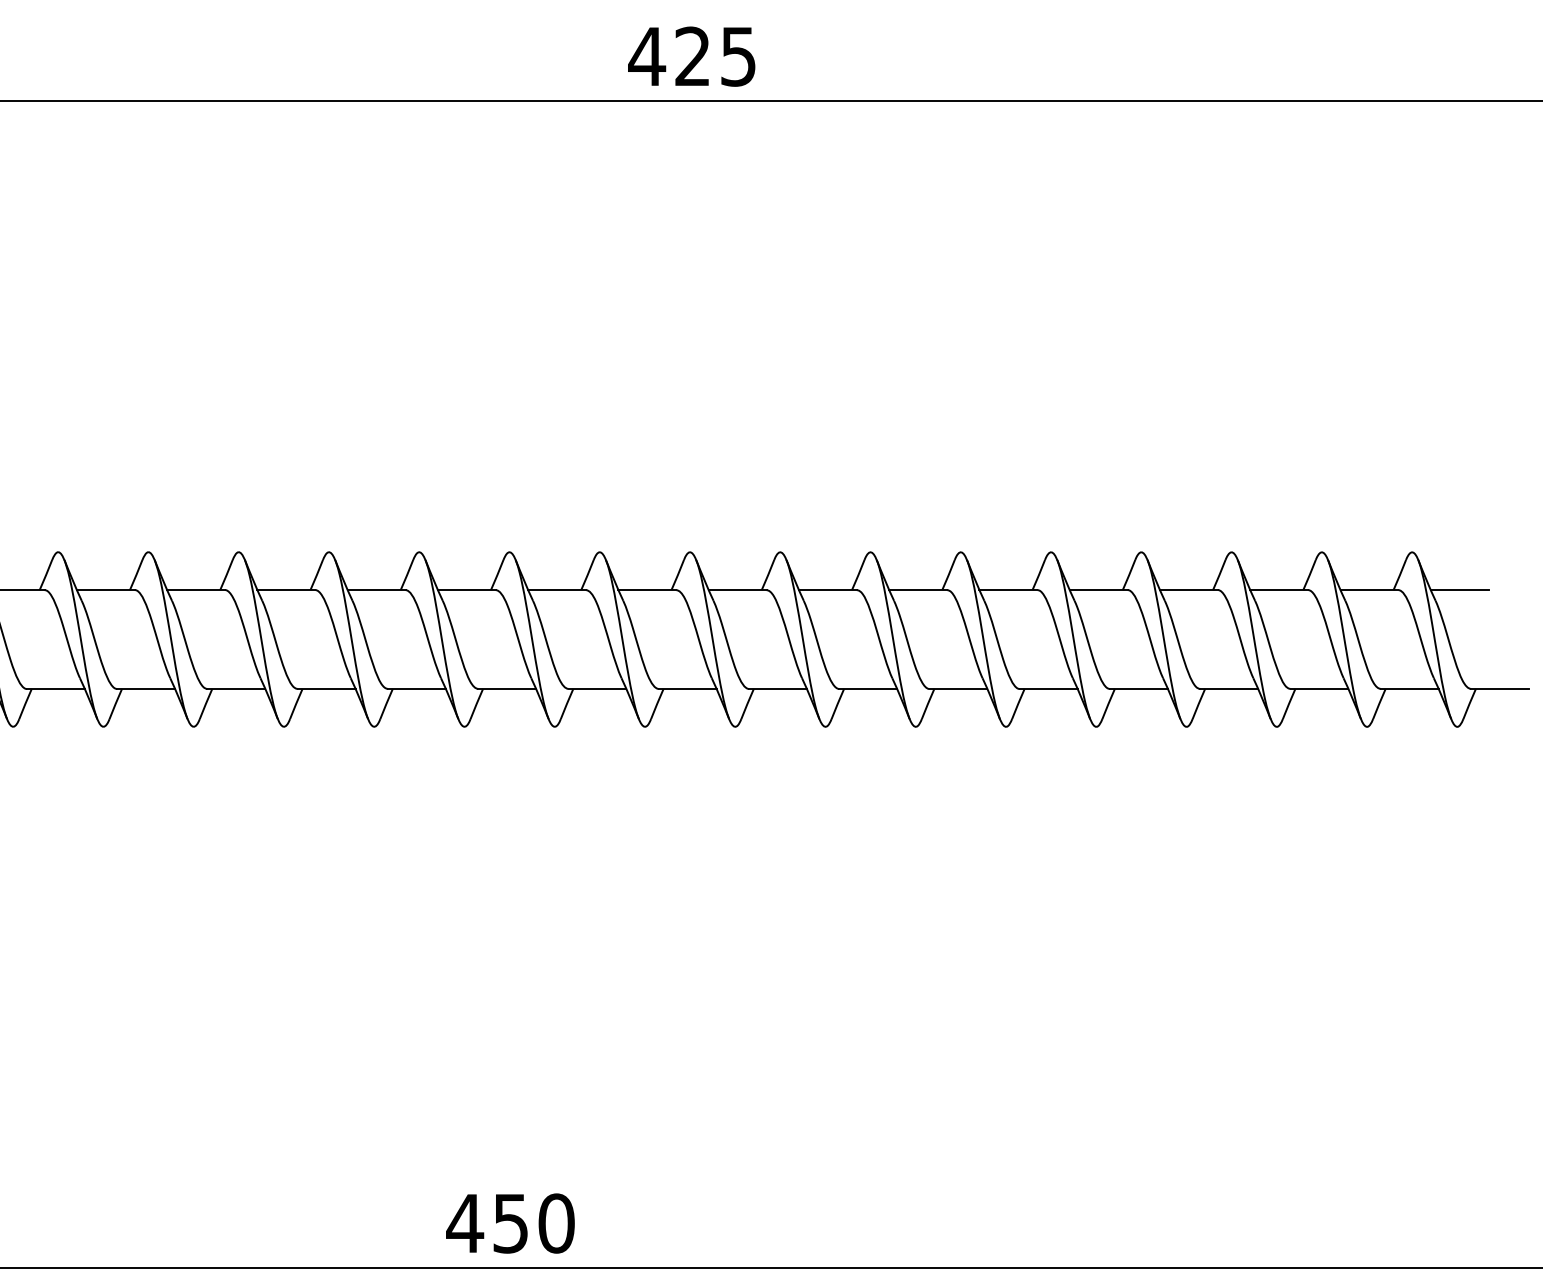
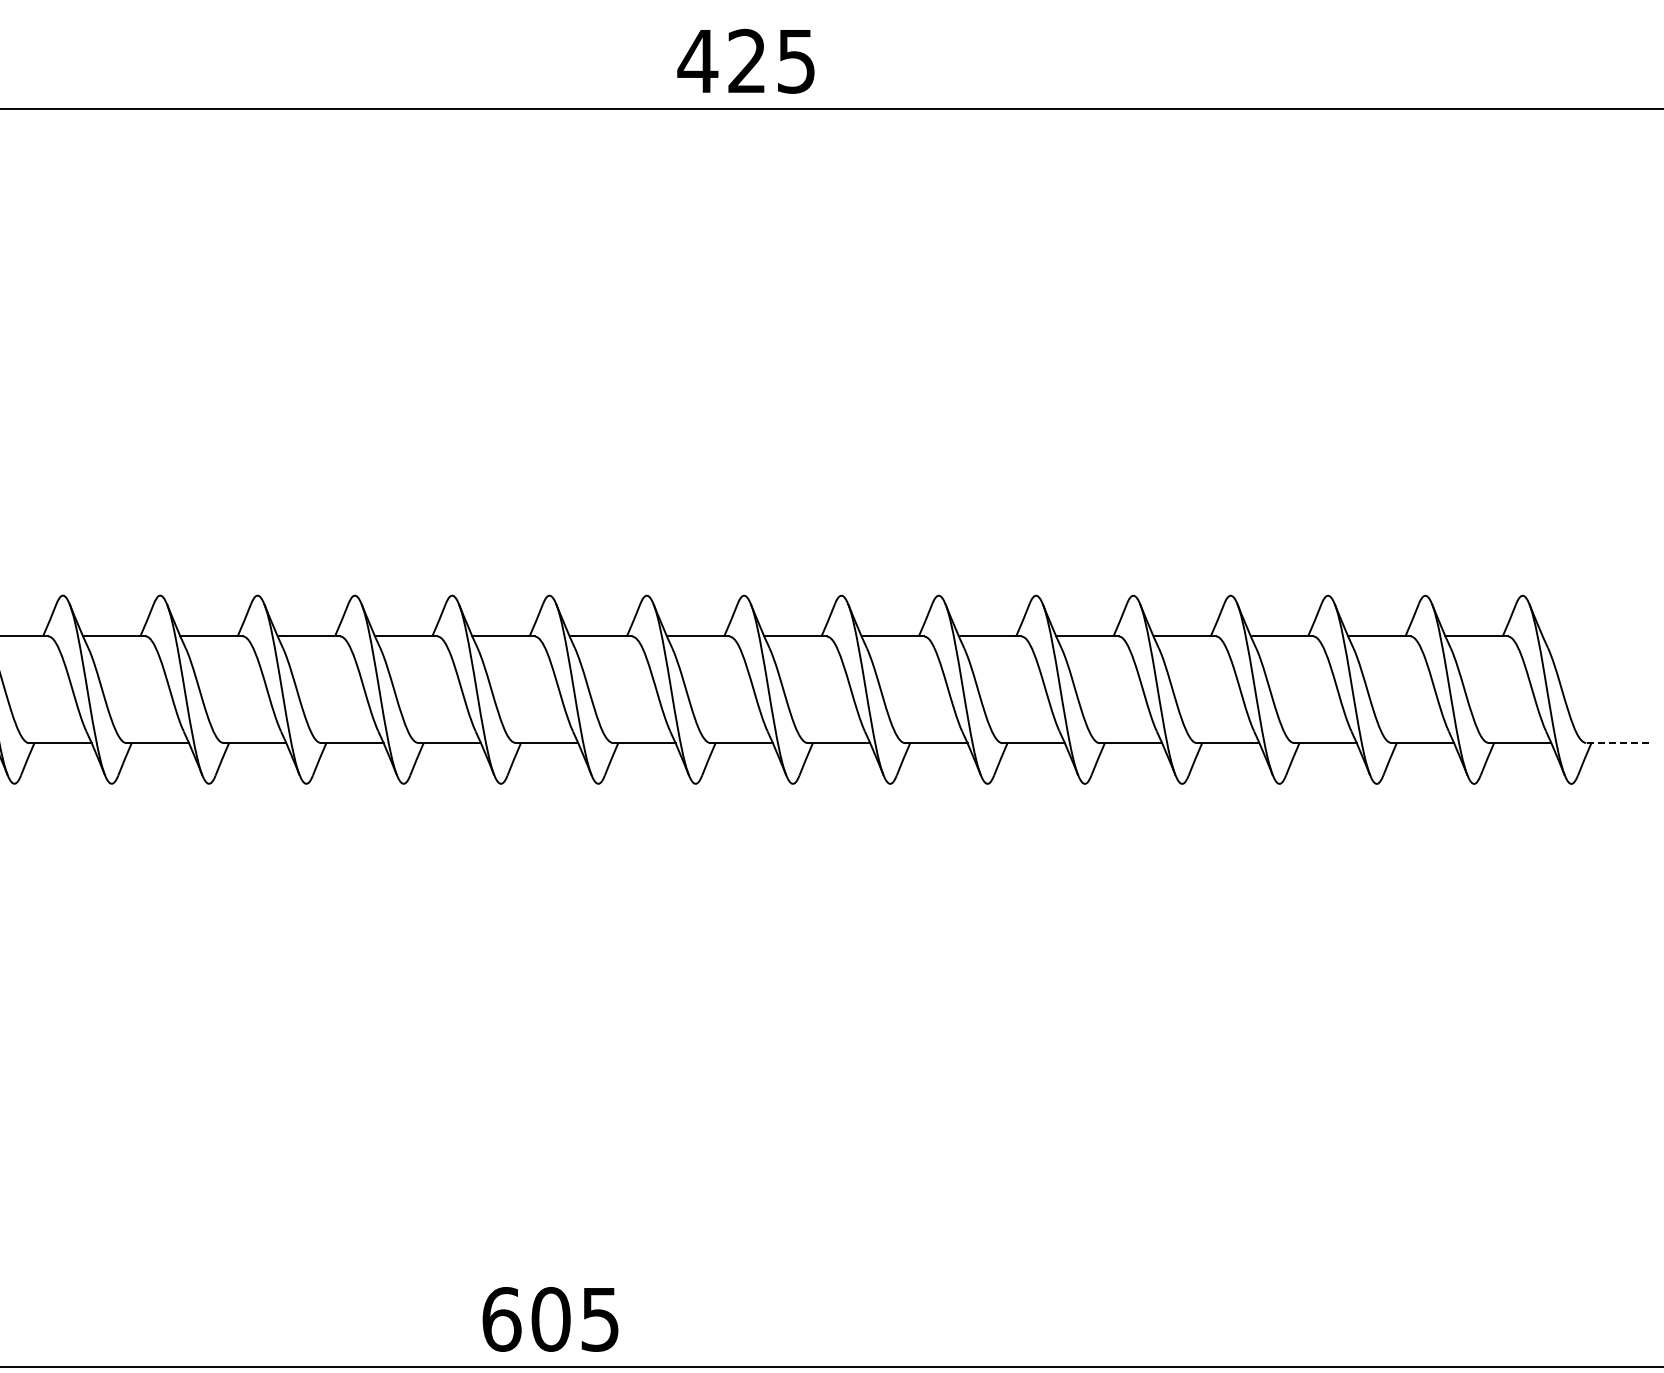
line: (1459, 590) -> (1573, 636), removed
line: (1499, 689) -> (1616, 743), solid -> dashed
text: (510, 1223) -> (550, 1319), 450 -> 605

